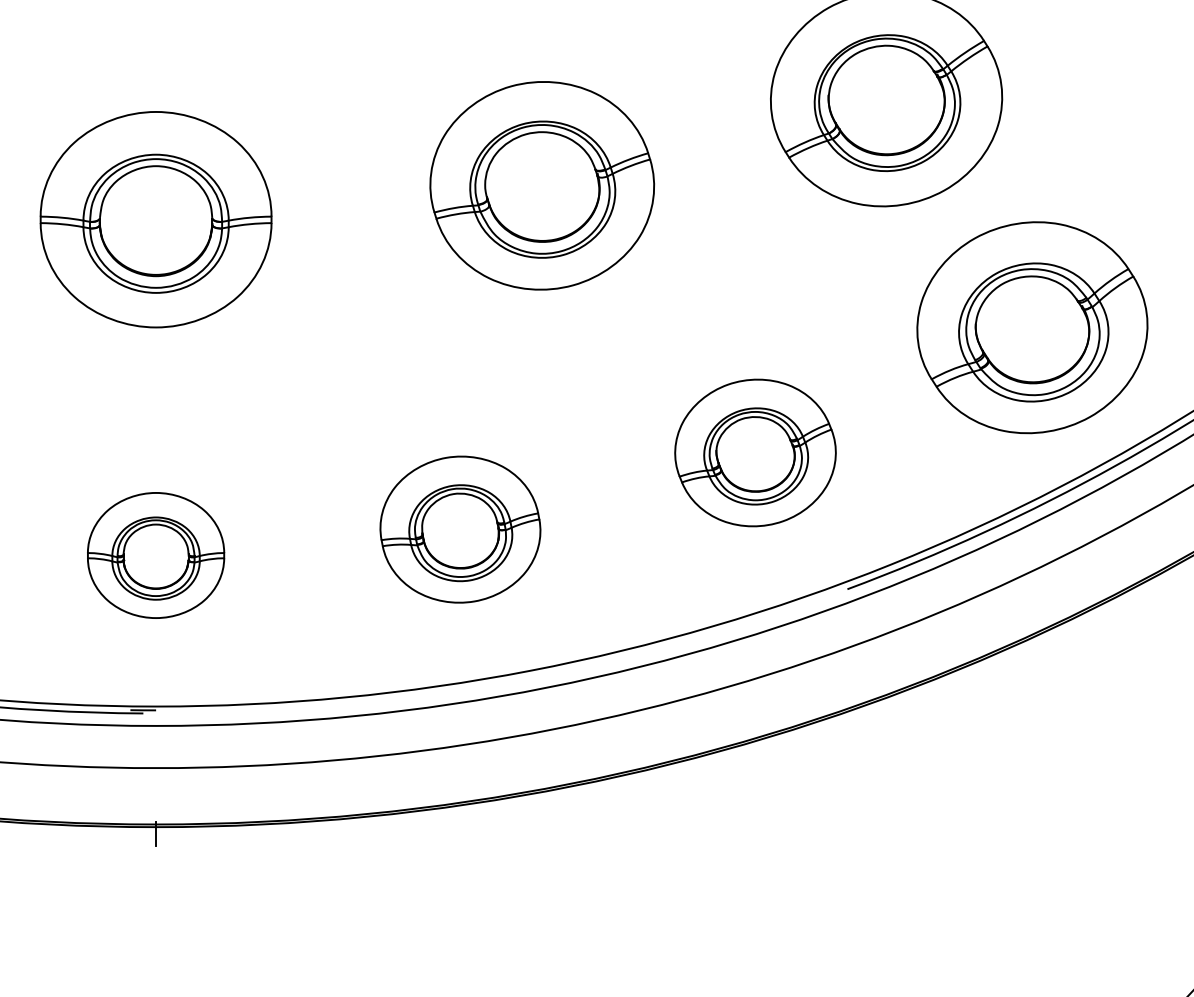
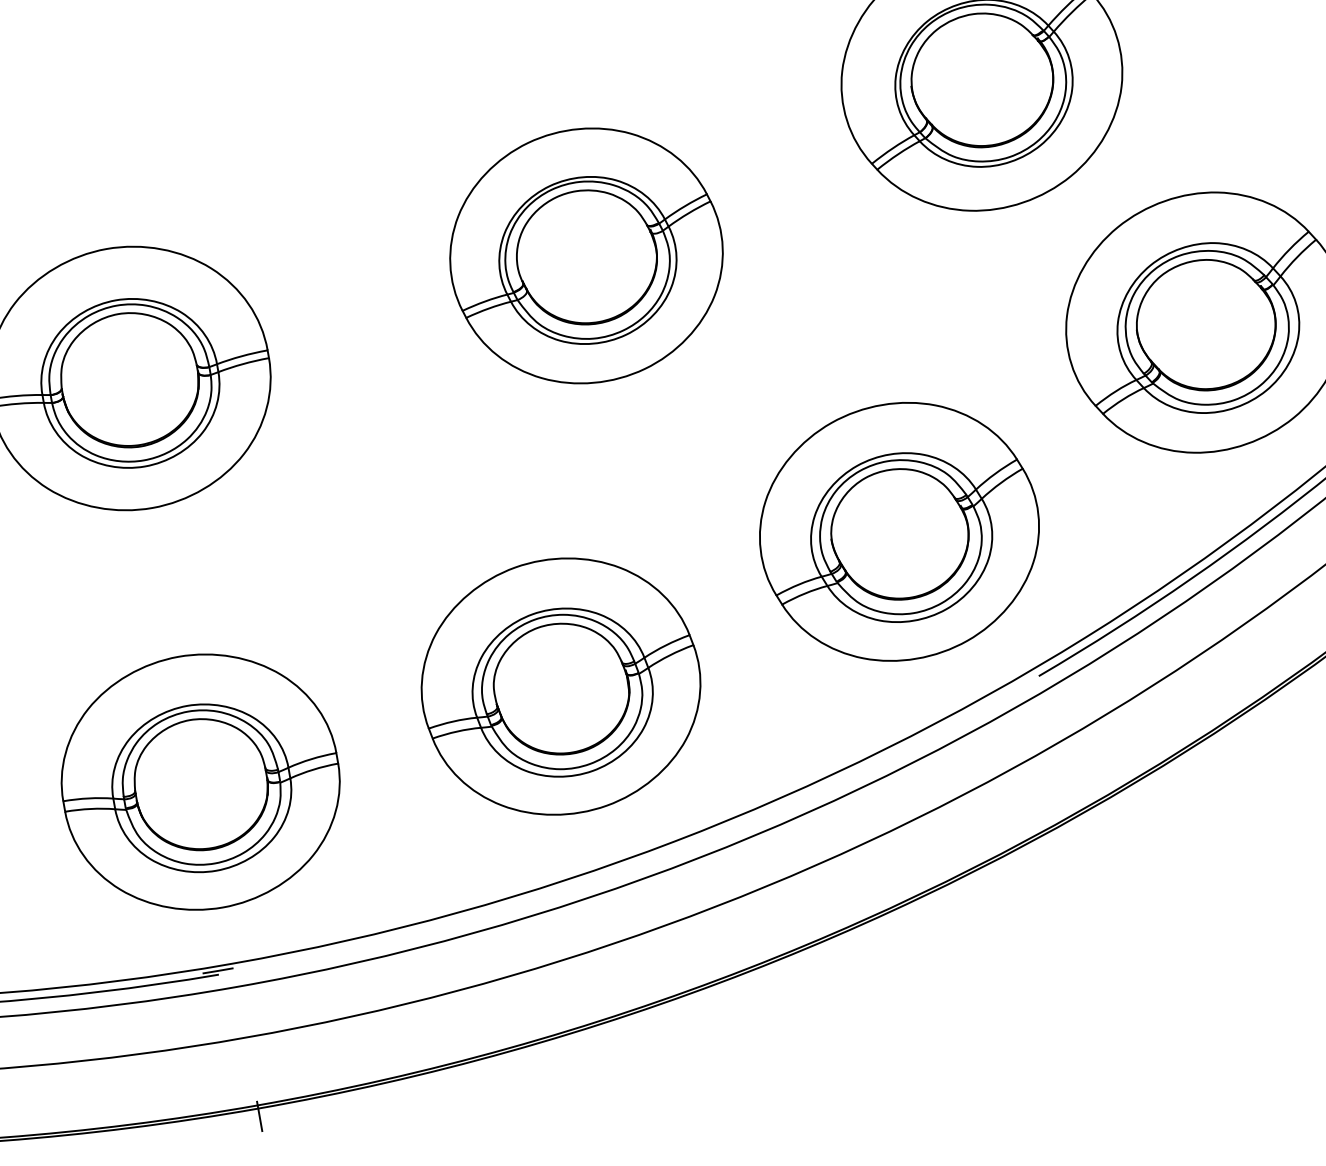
part: (755, 452) -> (899, 531), size x1.43
part: (460, 529) -> (561, 686), size x1.43
part: (155, 555) -> (199, 782), size x1.67

